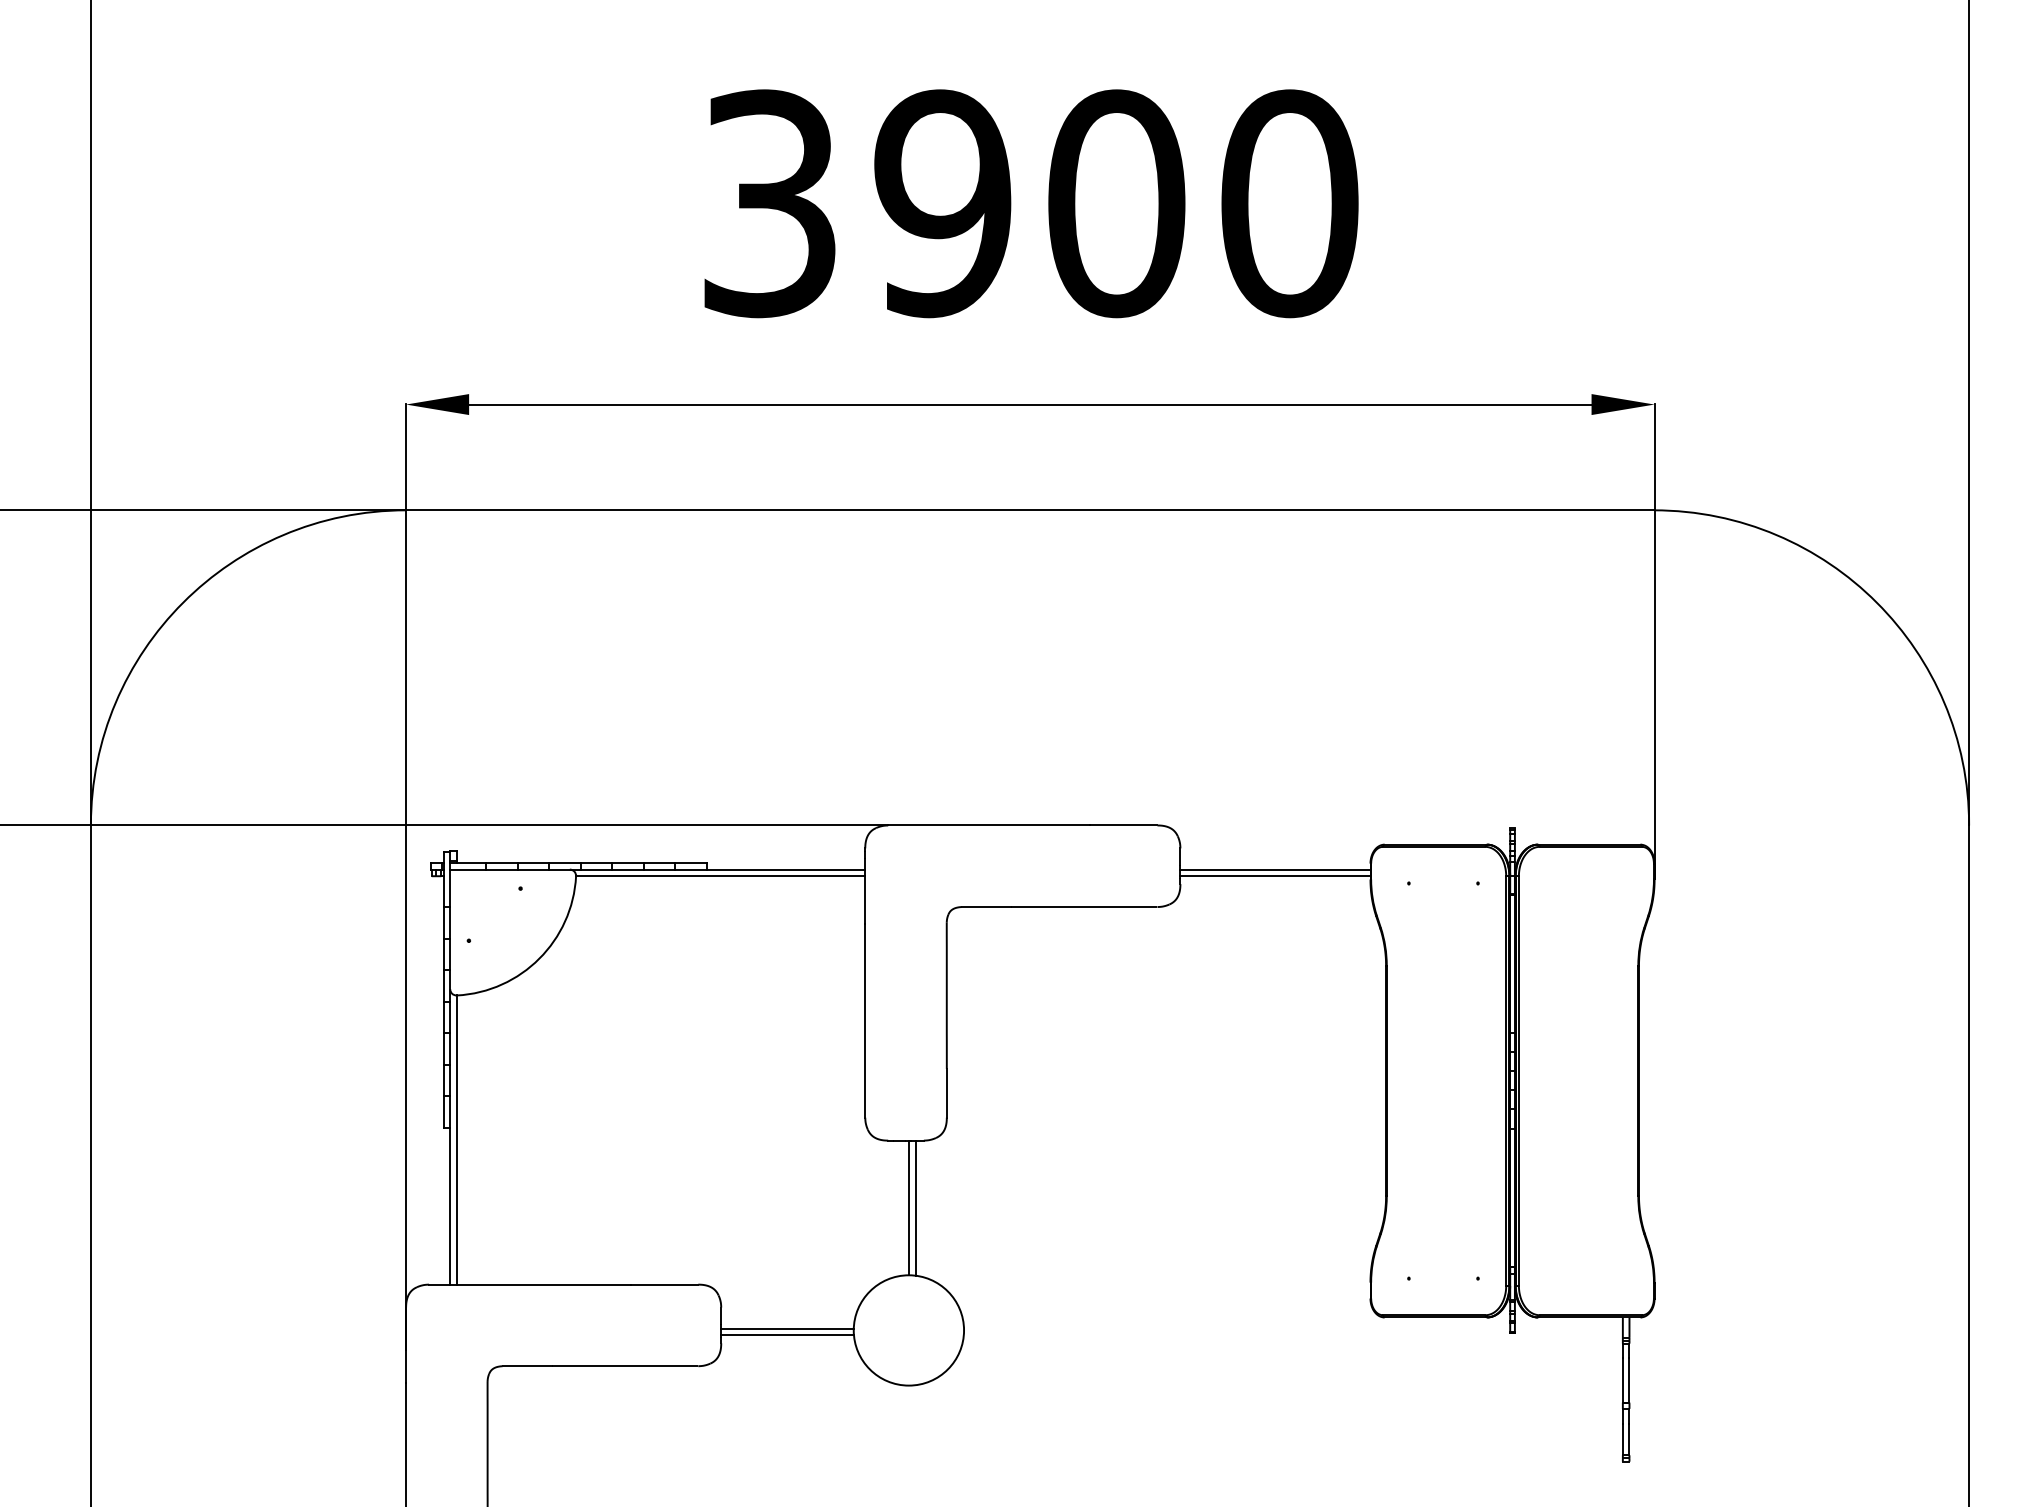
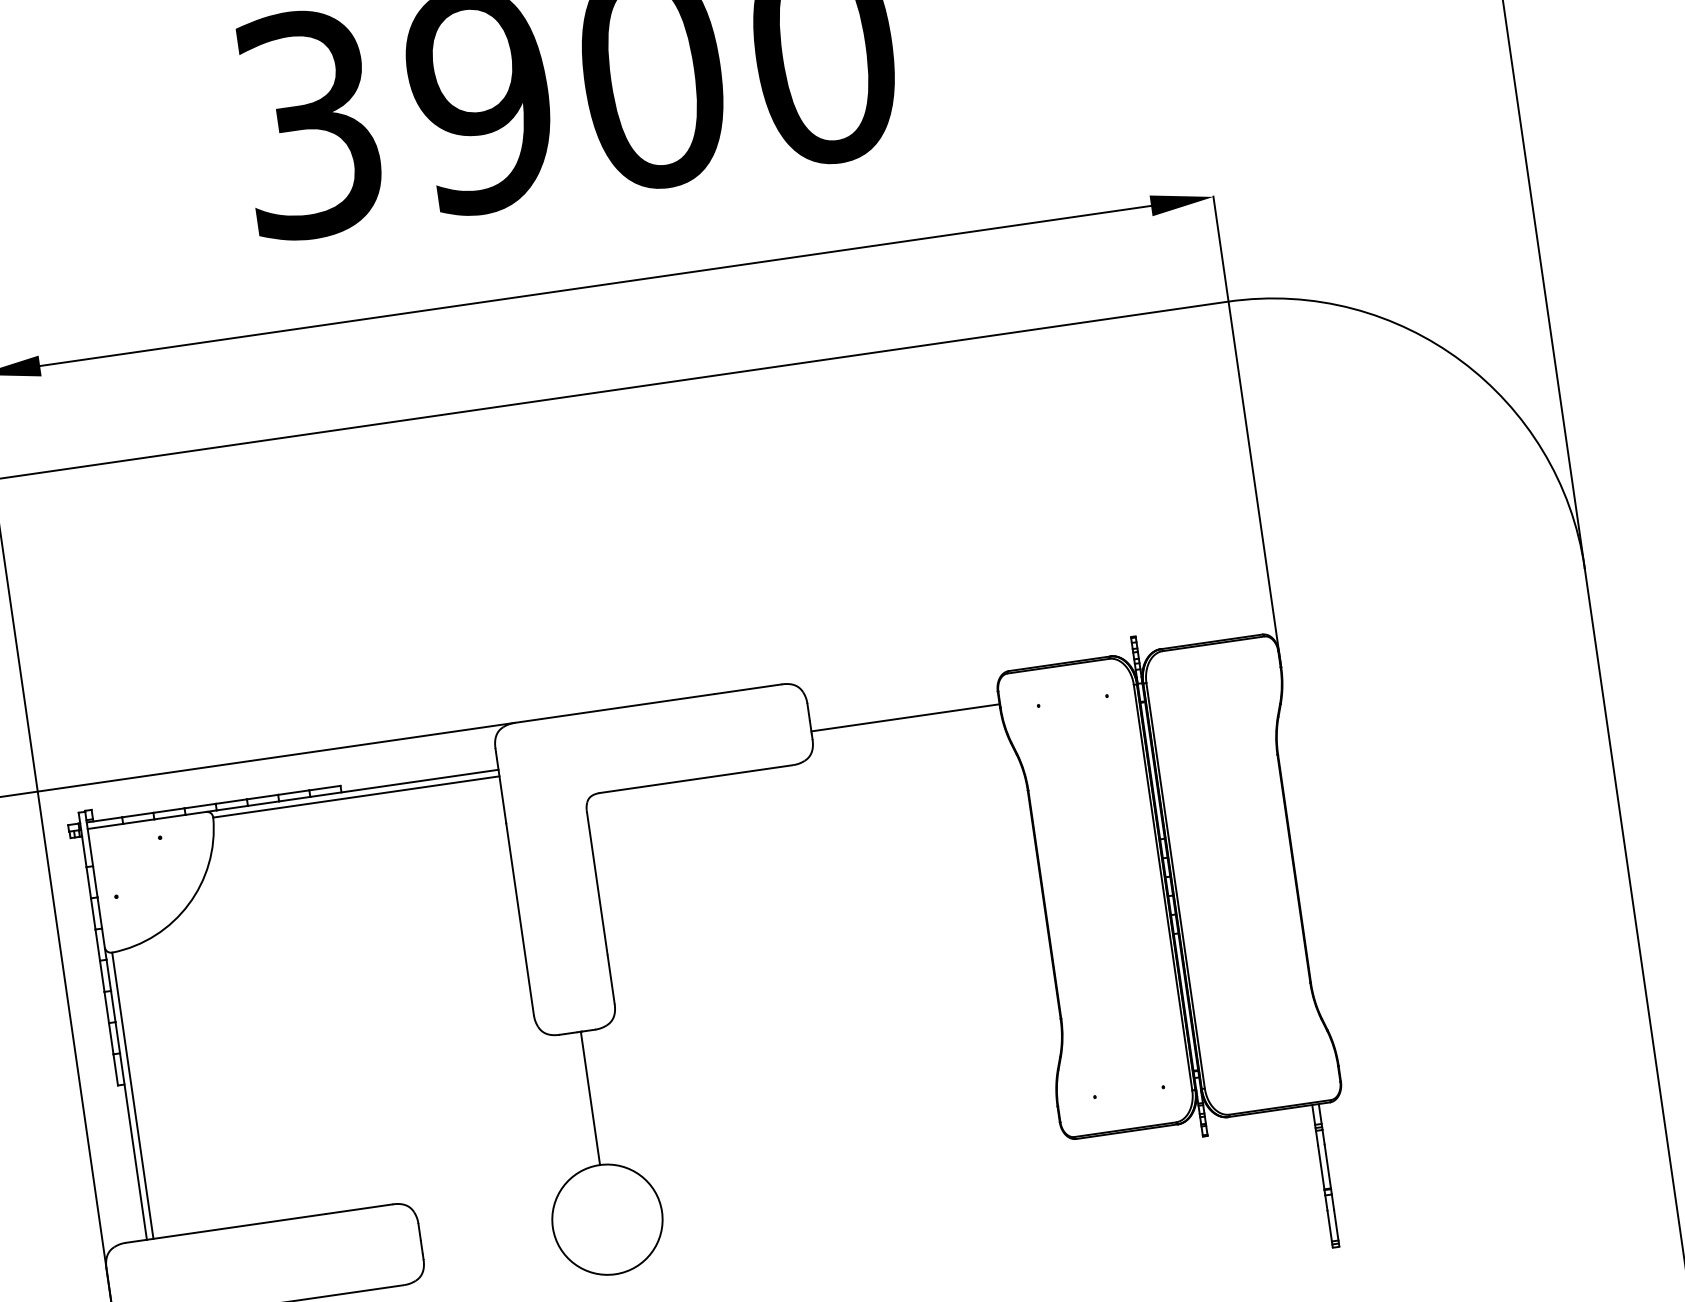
line: (1275, 869) -> (904, 711), removed
line: (916, 1207) -> (597, 1096), removed
line: (787, 1328) -> (487, 1235), removed
line: (787, 1335) -> (488, 1242), removed

